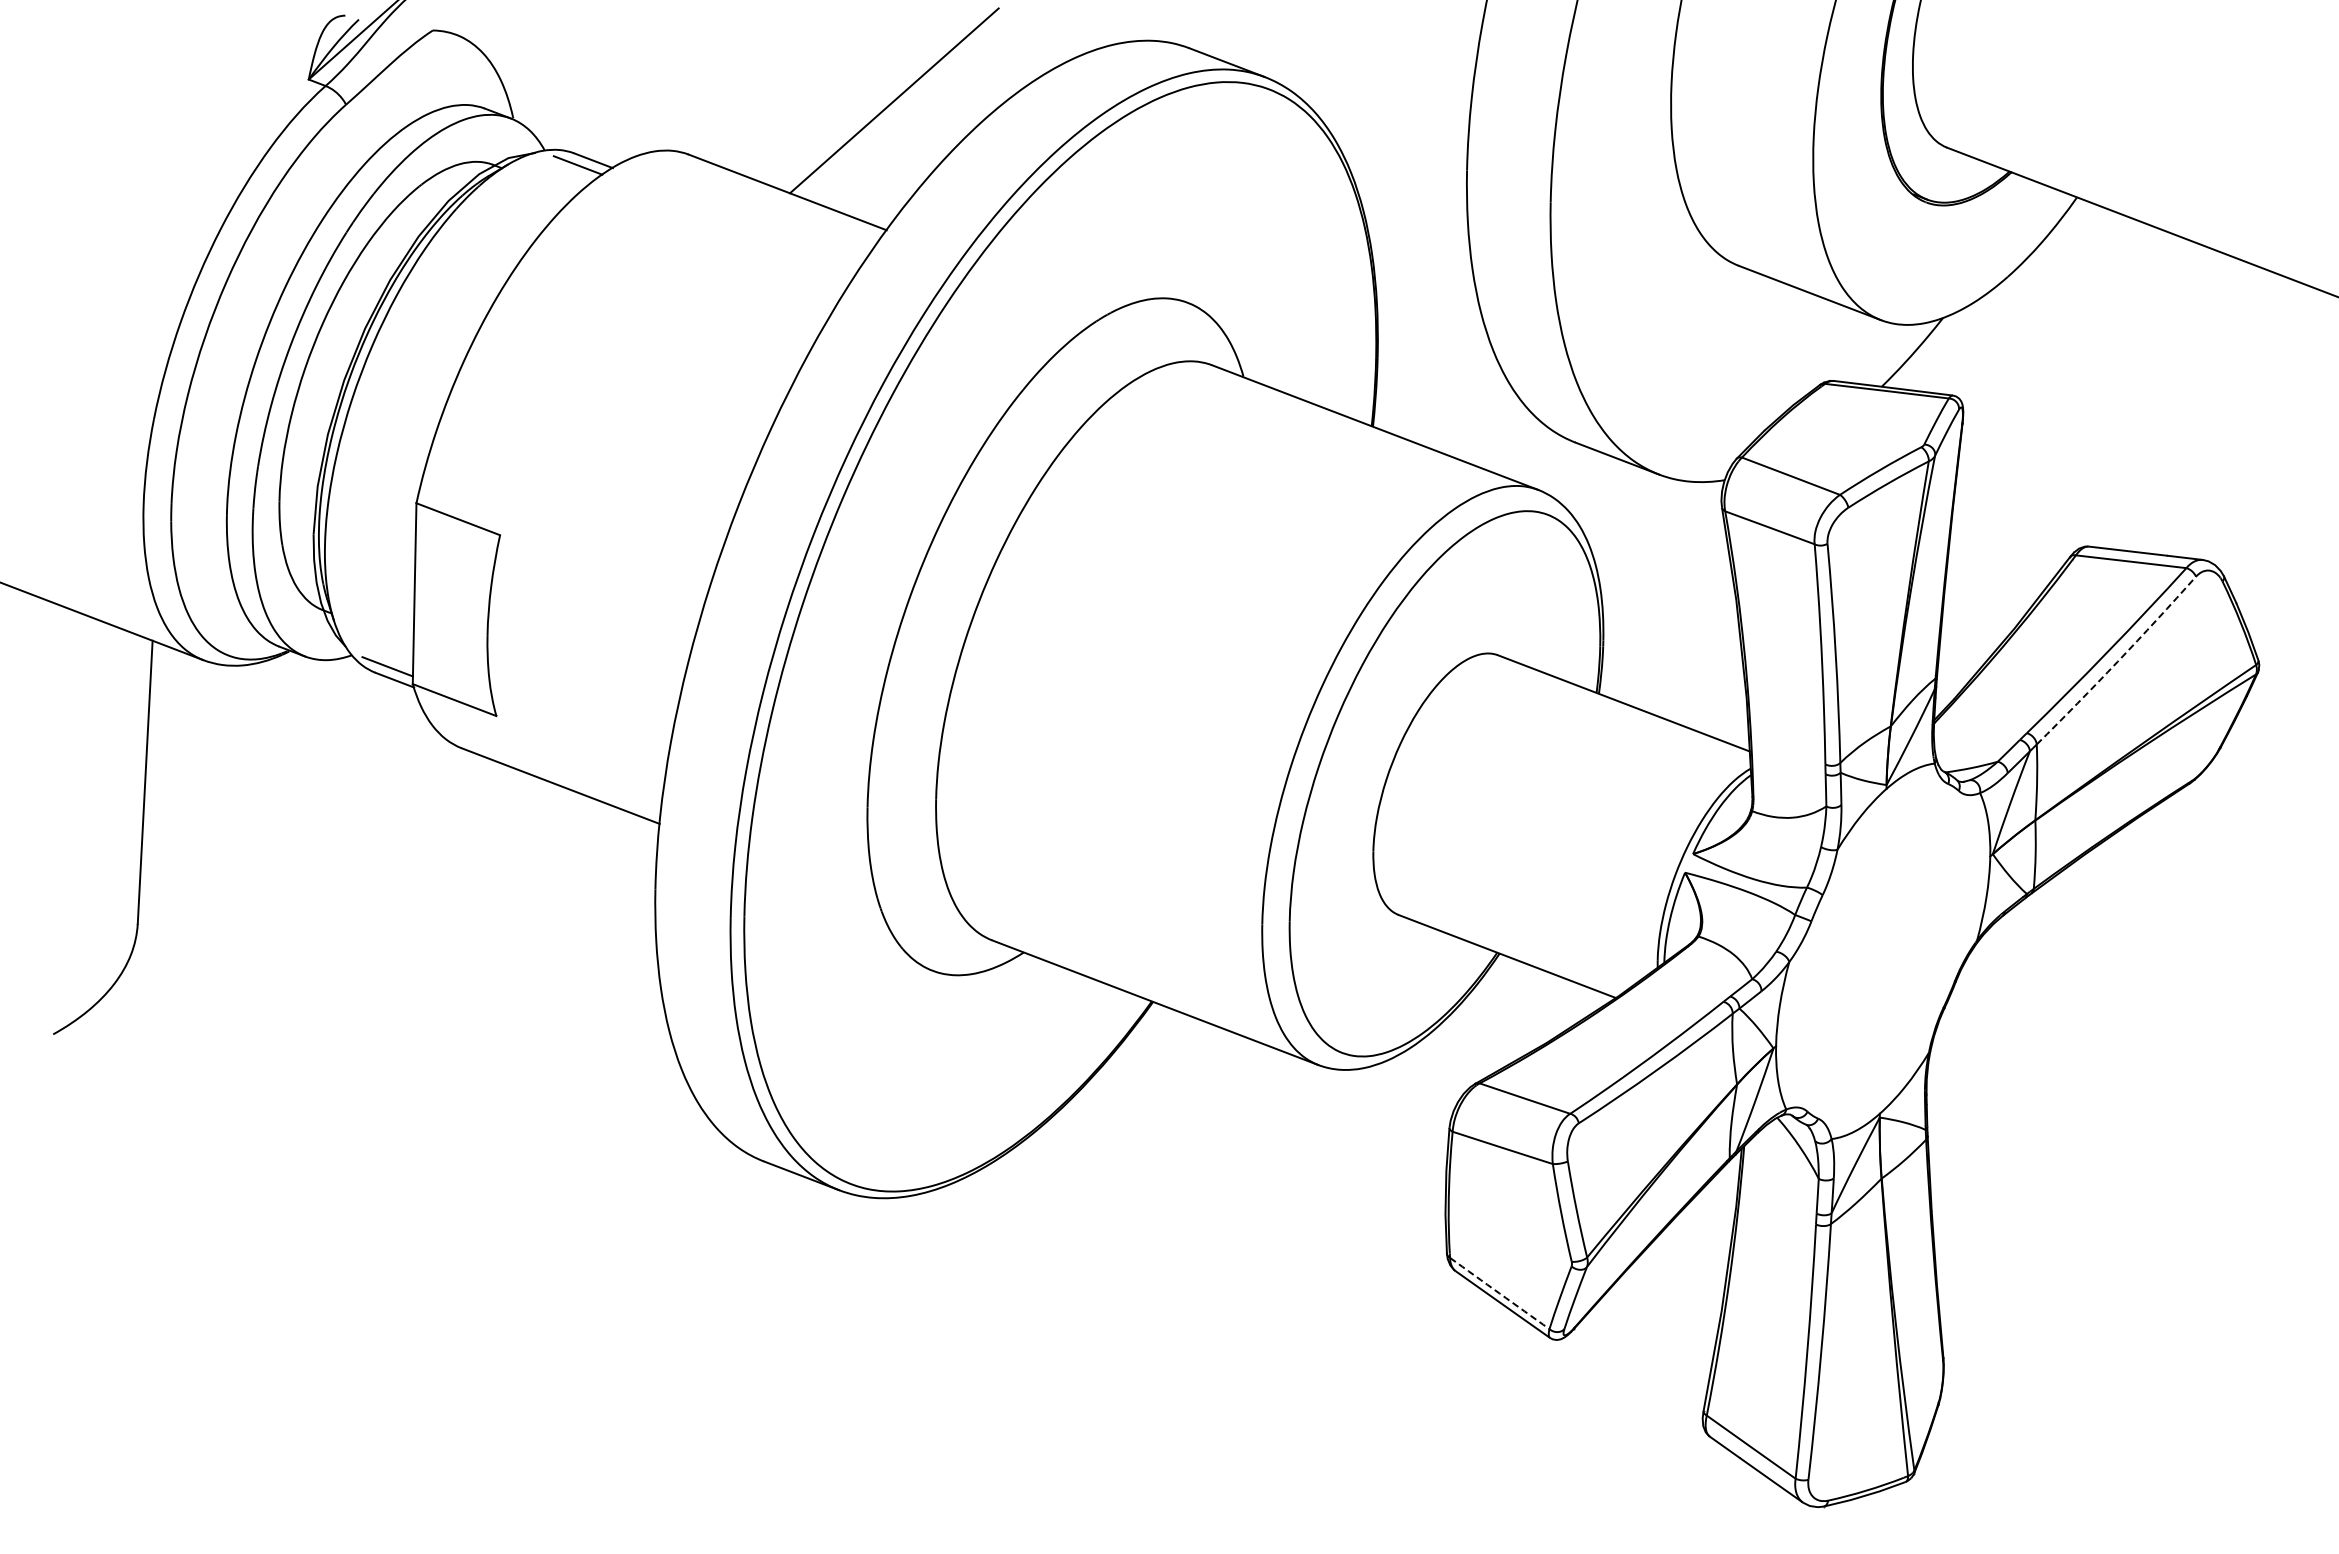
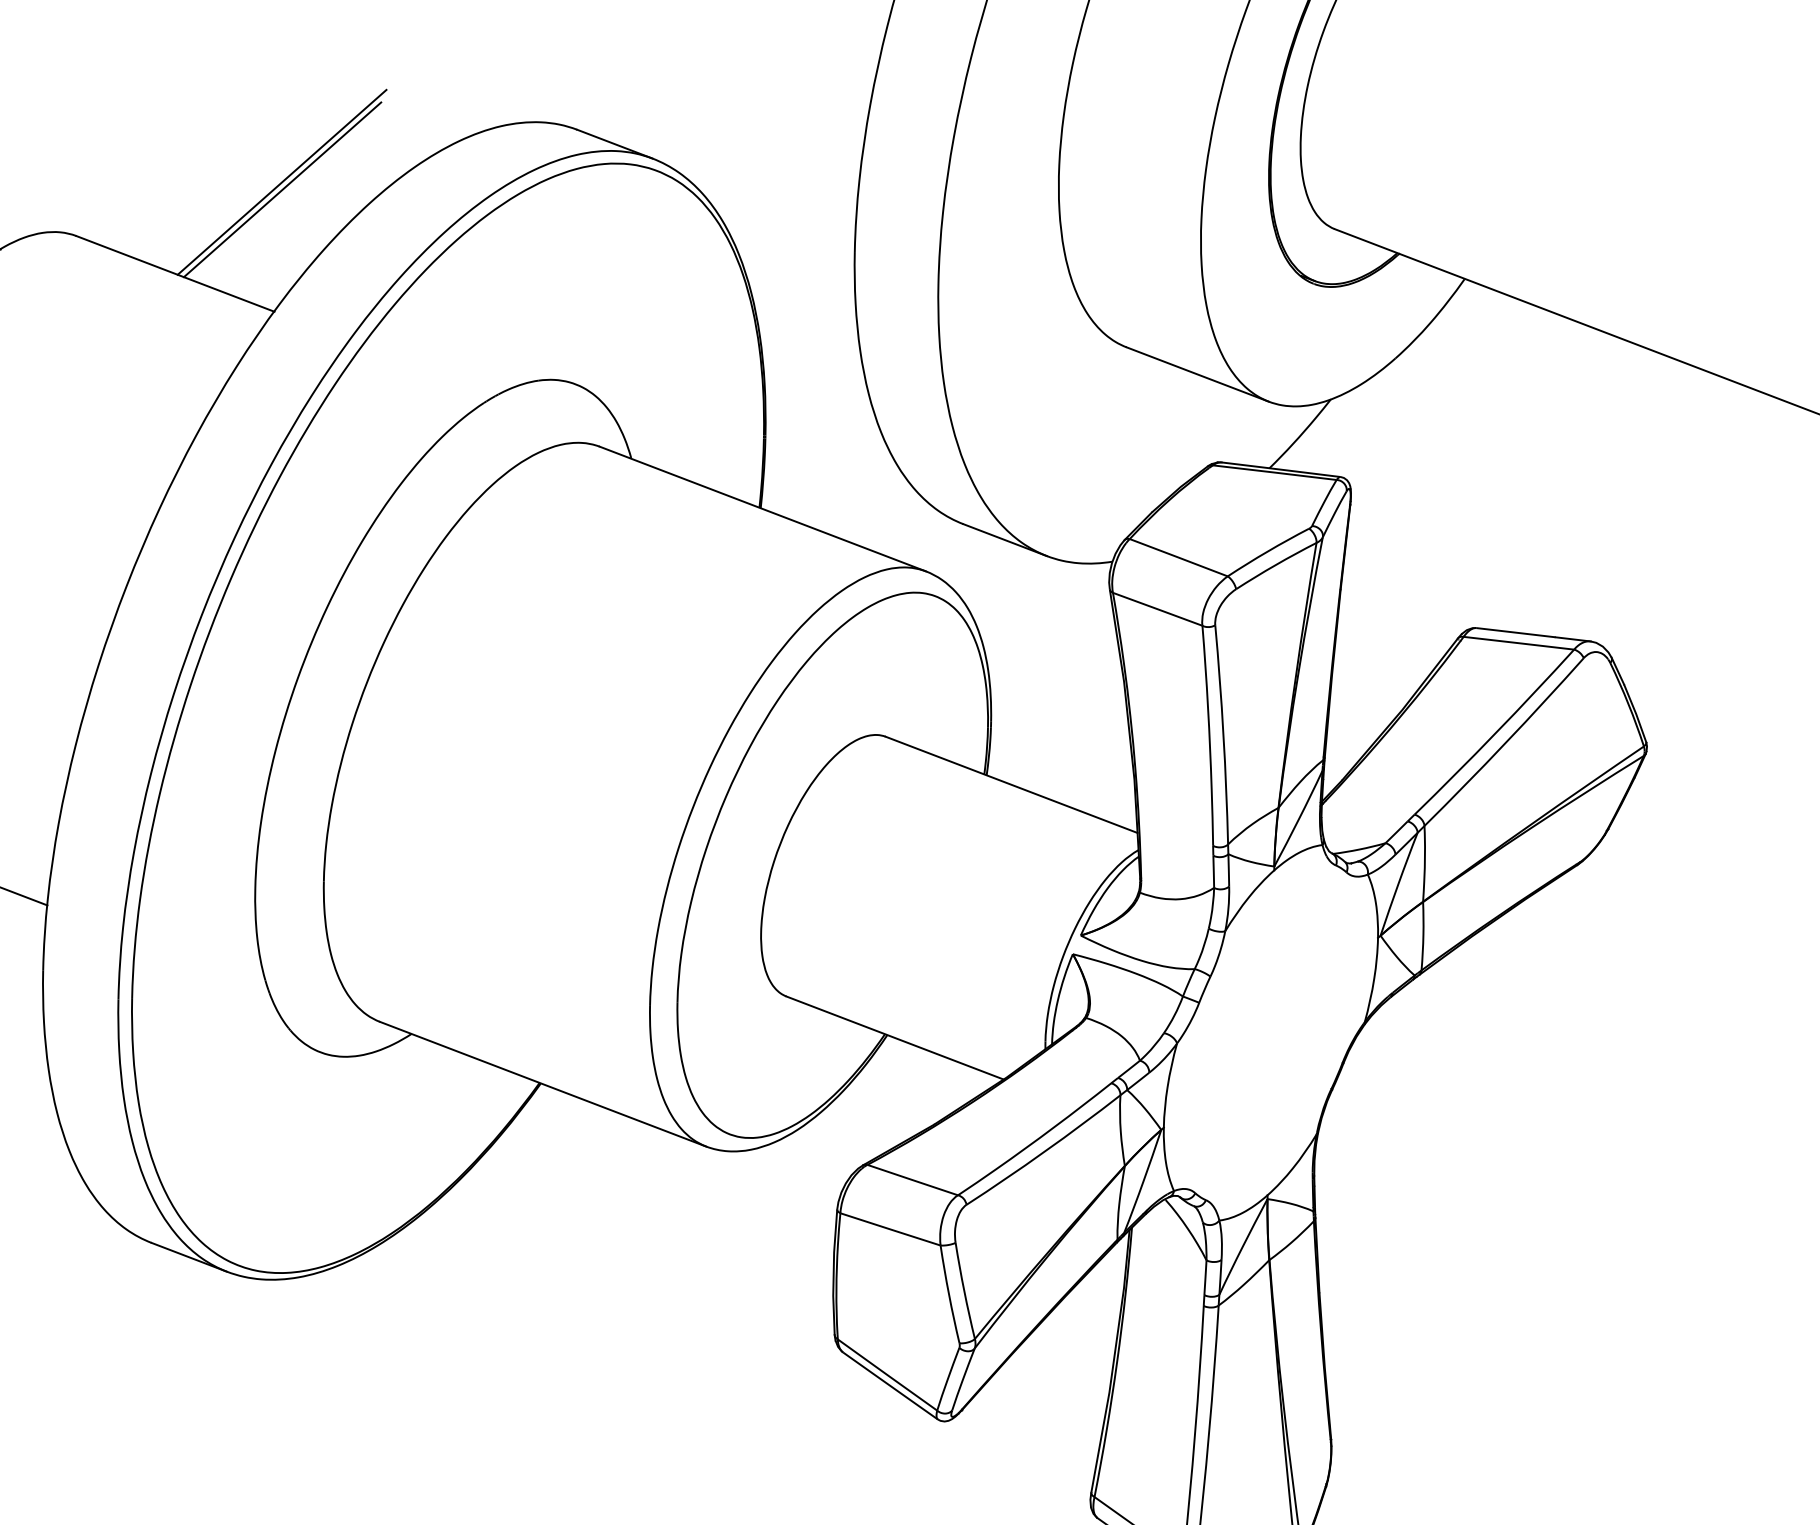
line: (894, 107) -> (282, 188), added
arc: (2117, 661) -> (1505, 742), dashed -> solid
arc: (1499, 1293) -> (887, 1374), dashed -> solid

